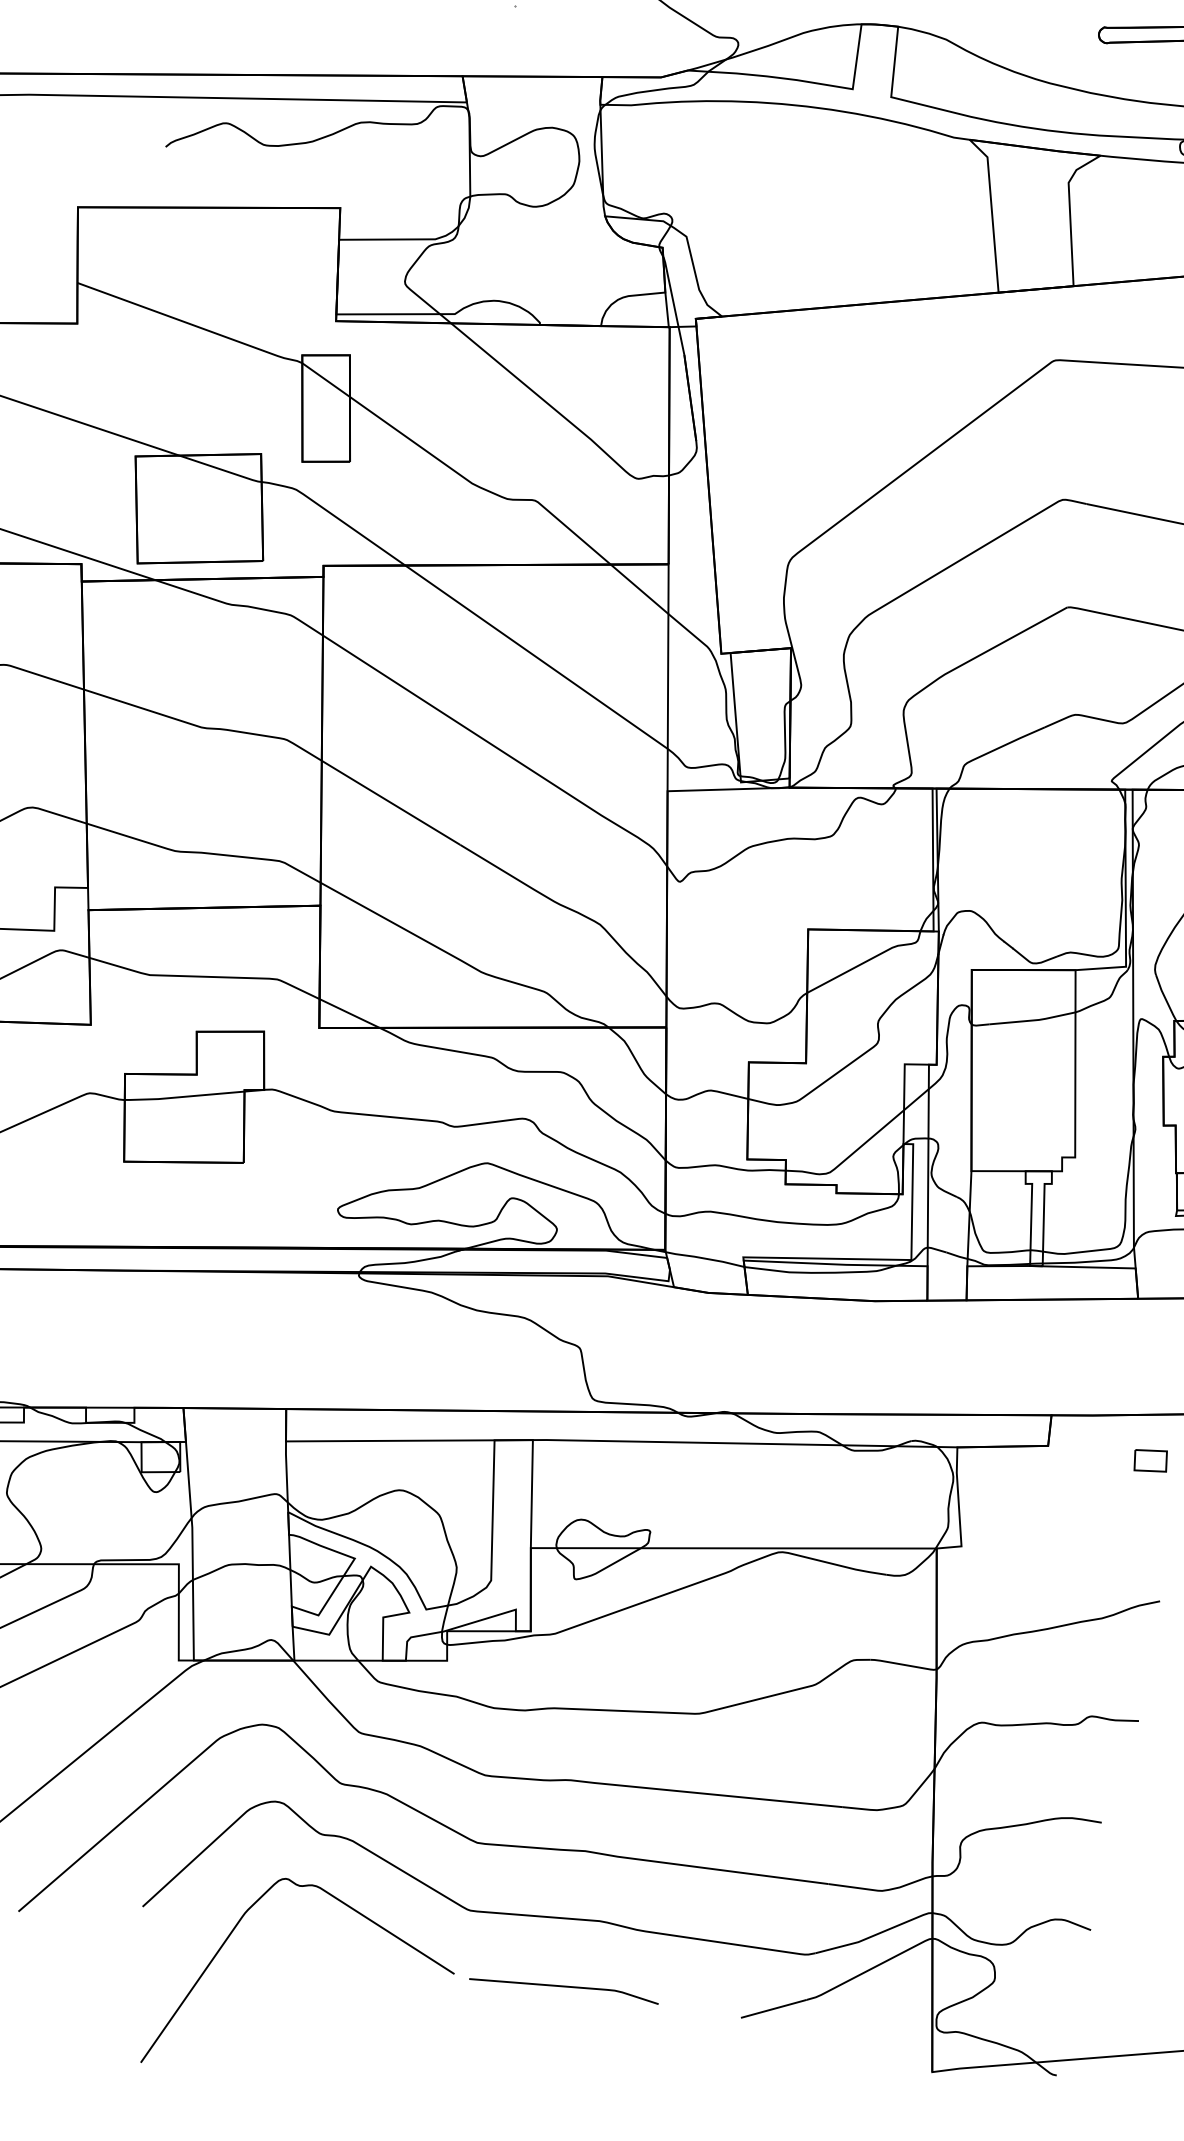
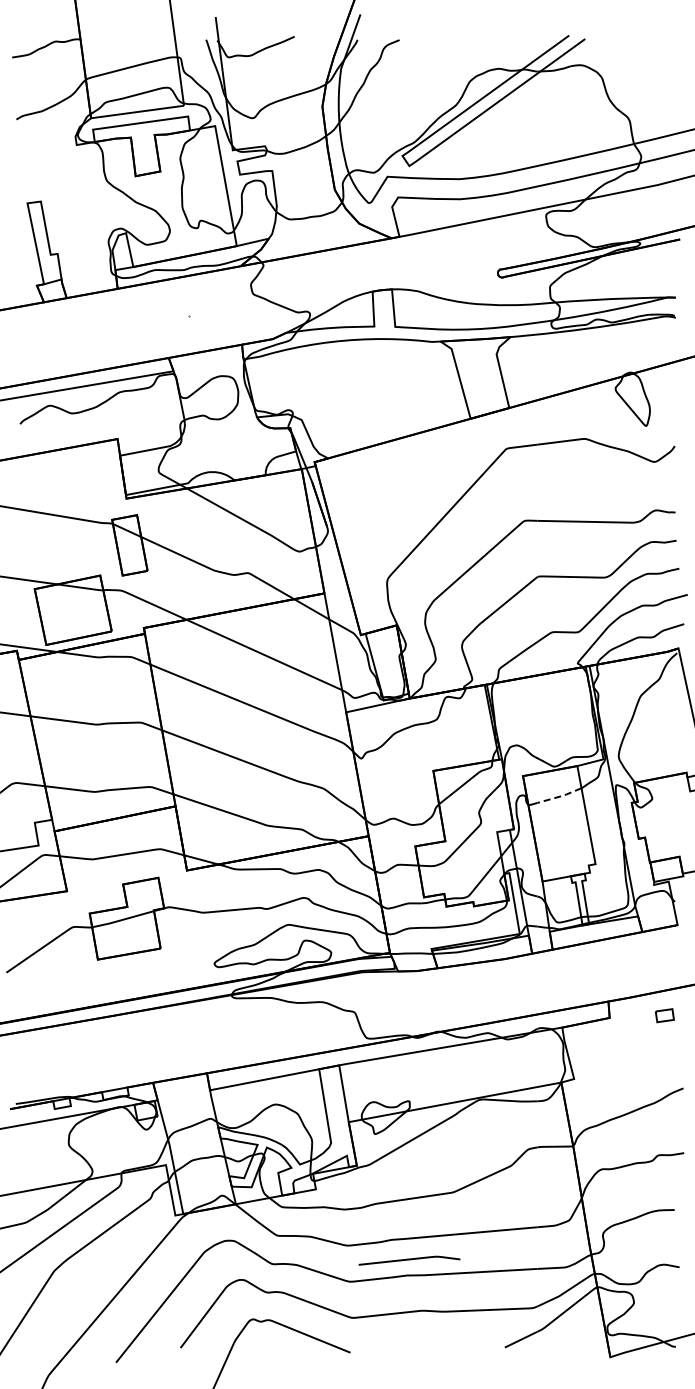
line: (1035, 1020) -> (561, 796), solid -> dashed
line: (564, 1988) -> (409, 1260), moved

